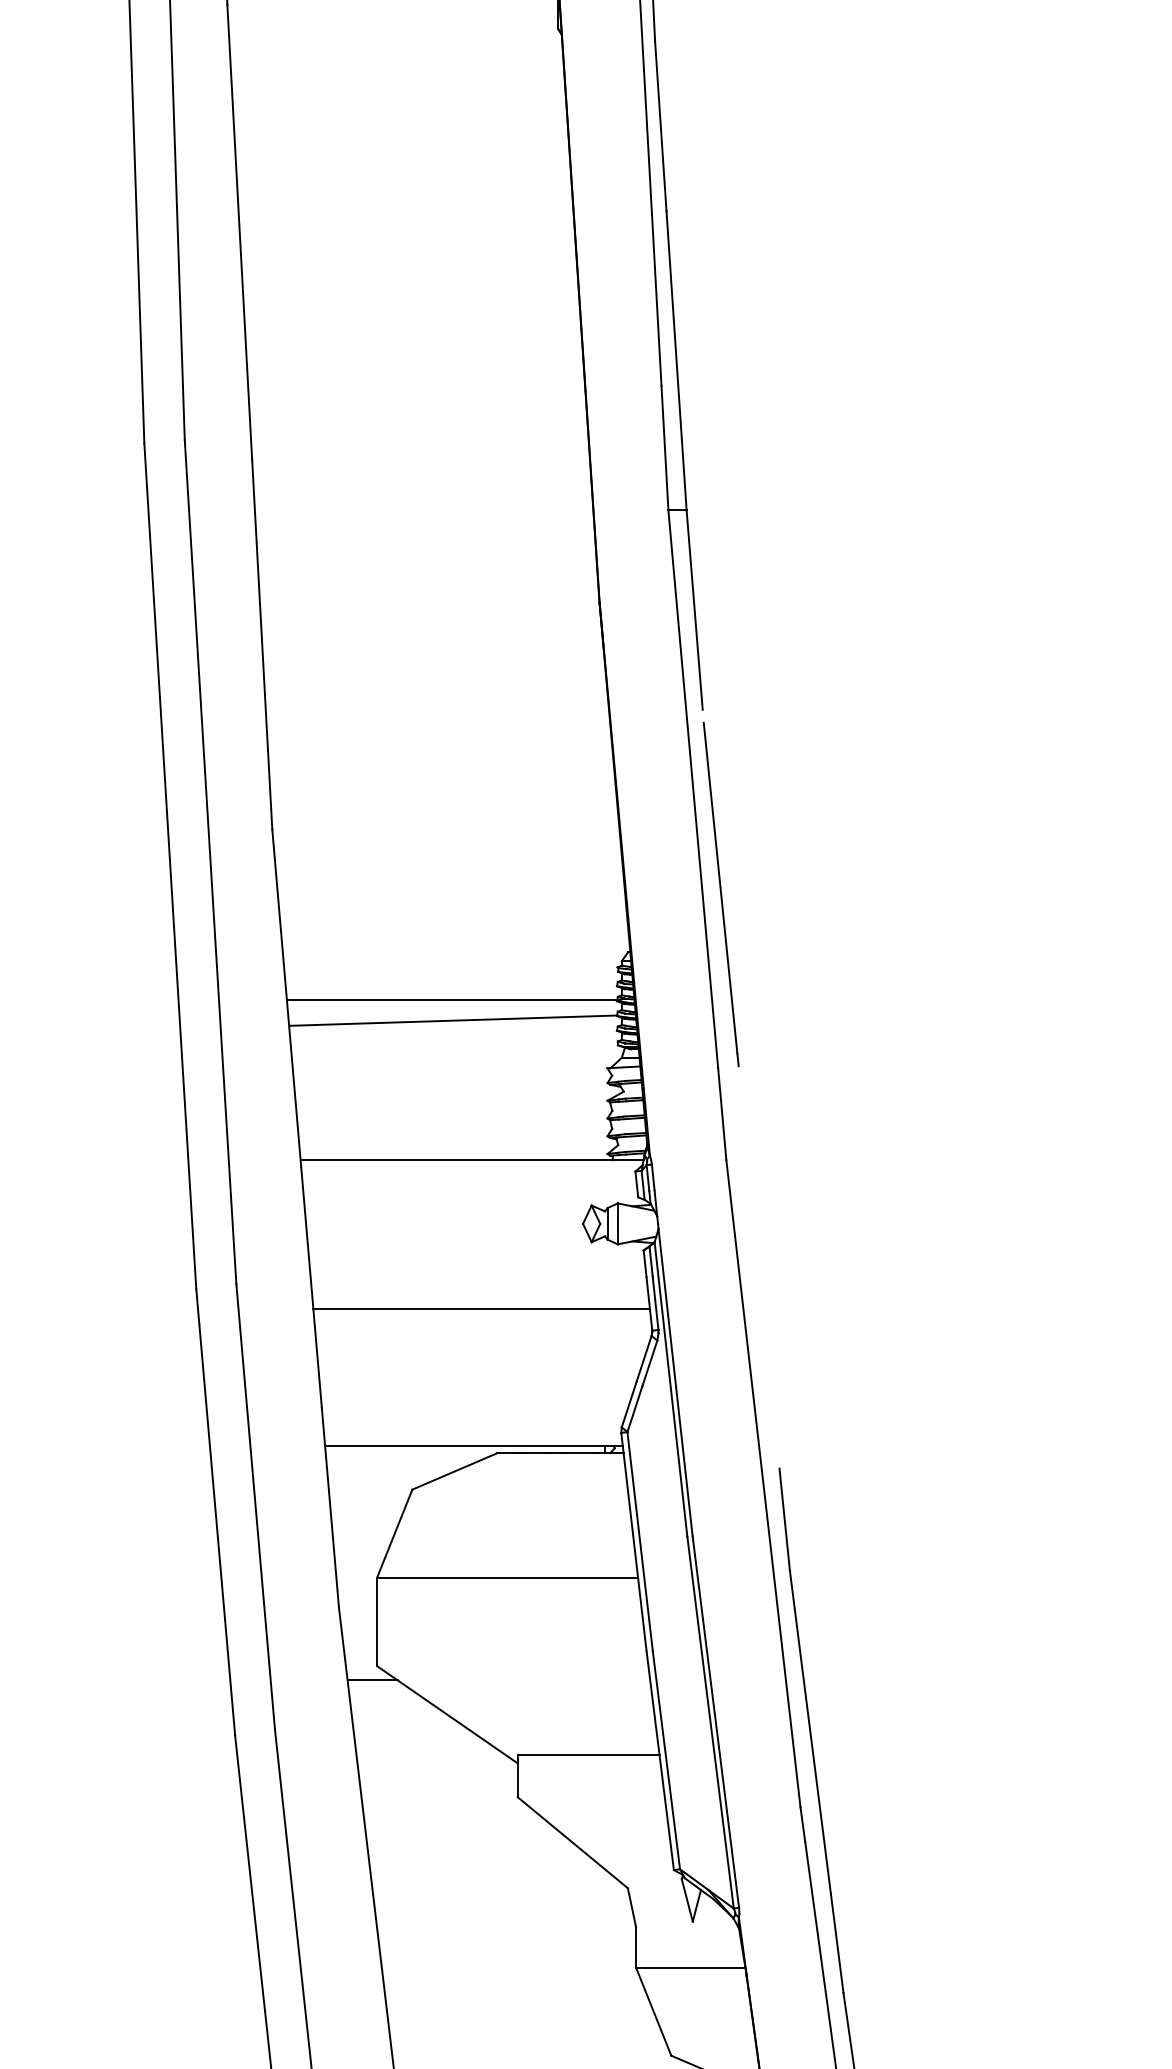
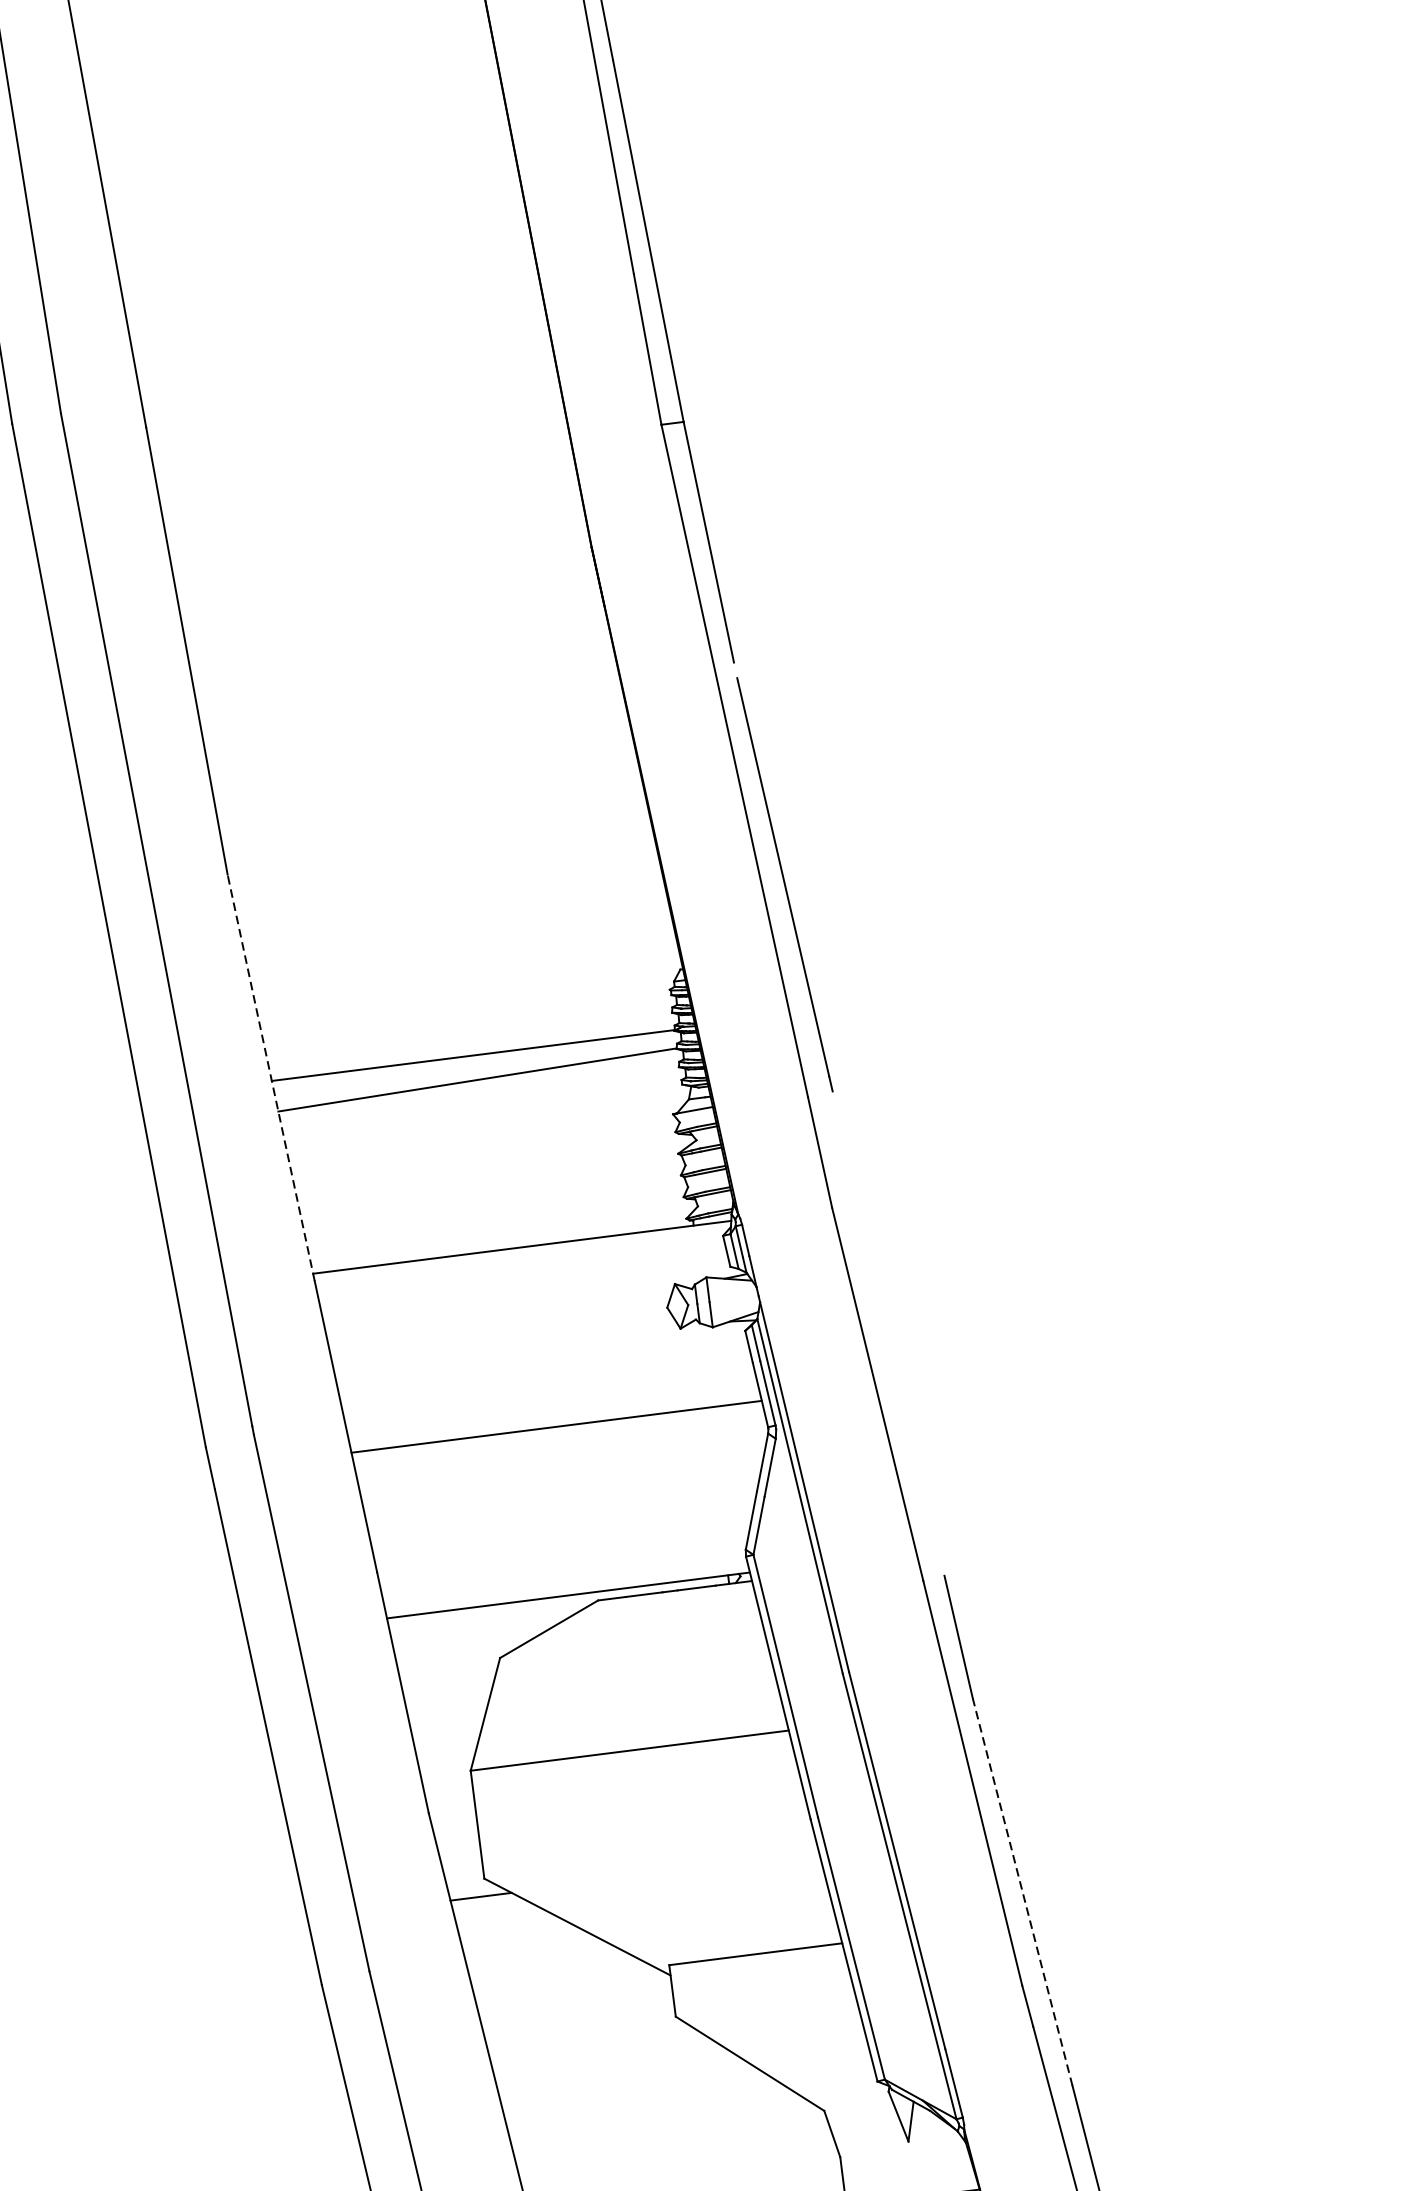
line: (286, 997) -> (270, 1077), solid -> dashed
line: (810, 1731) -> (1022, 1891), solid -> dashed

